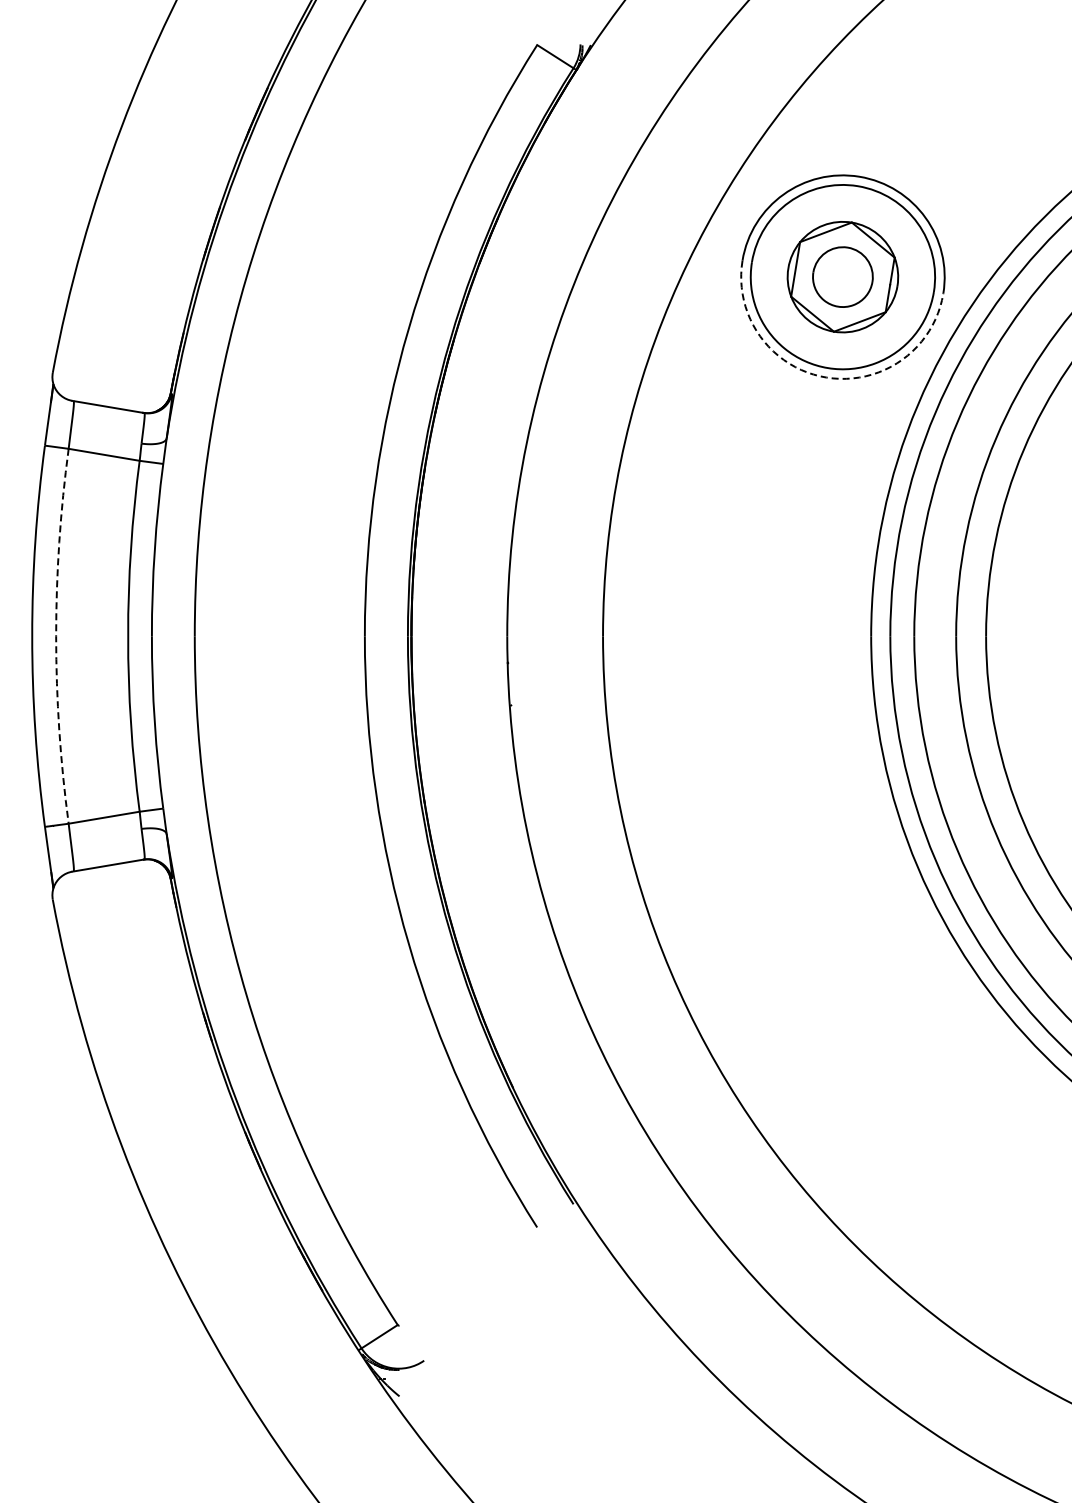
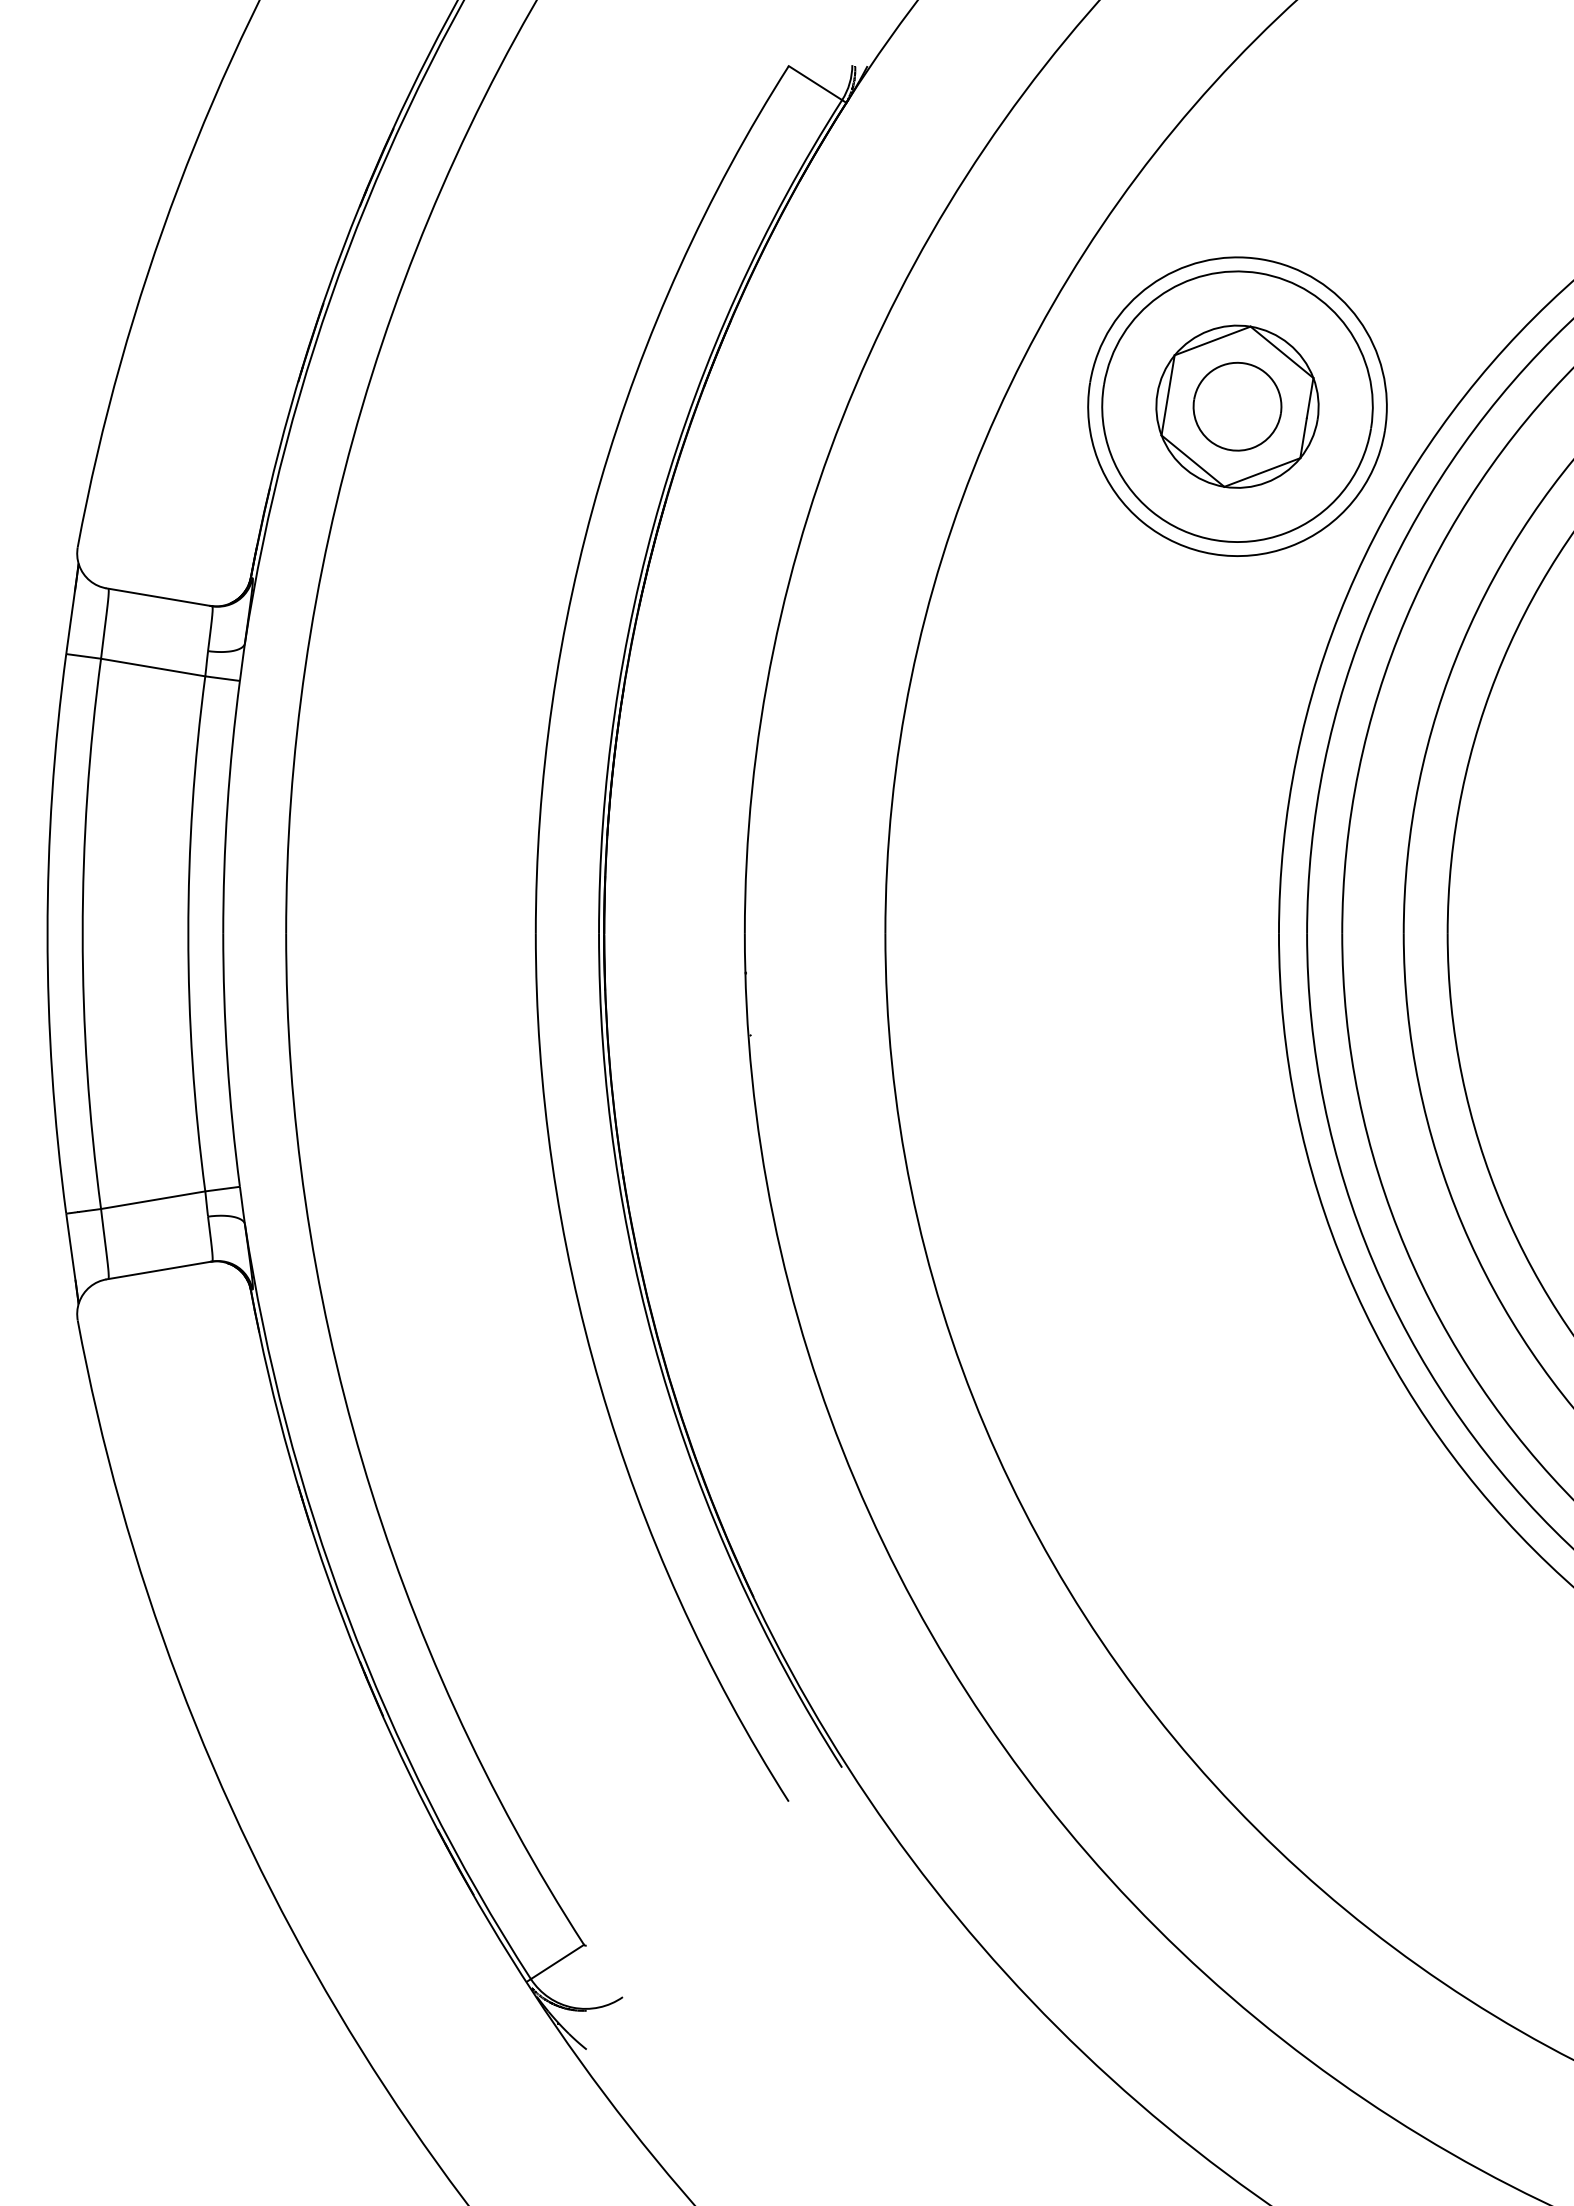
arc: (826, 377) -> (1213, 554), dashed -> solid
arc: (56, 636) -> (83, 934), dashed -> solid

